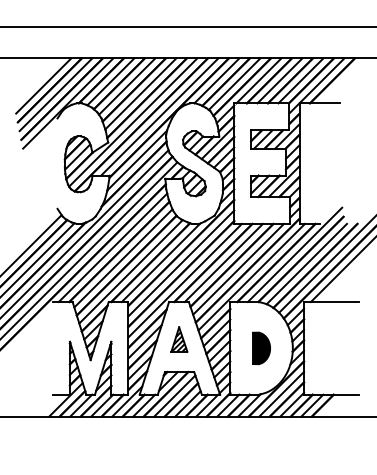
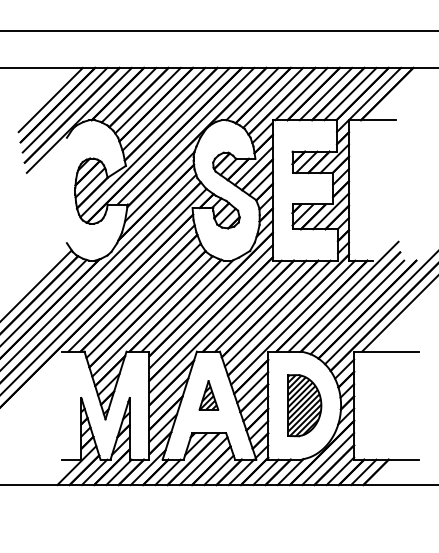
part: (261, 348) -> (304, 405), size x1.67

